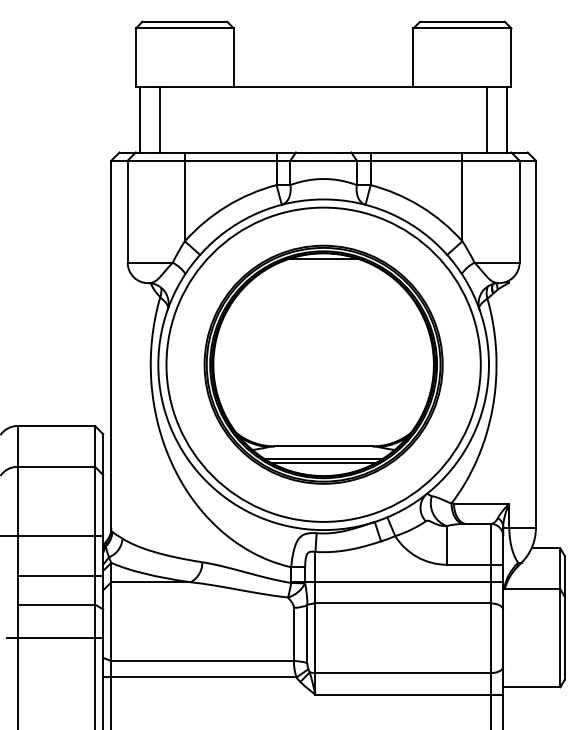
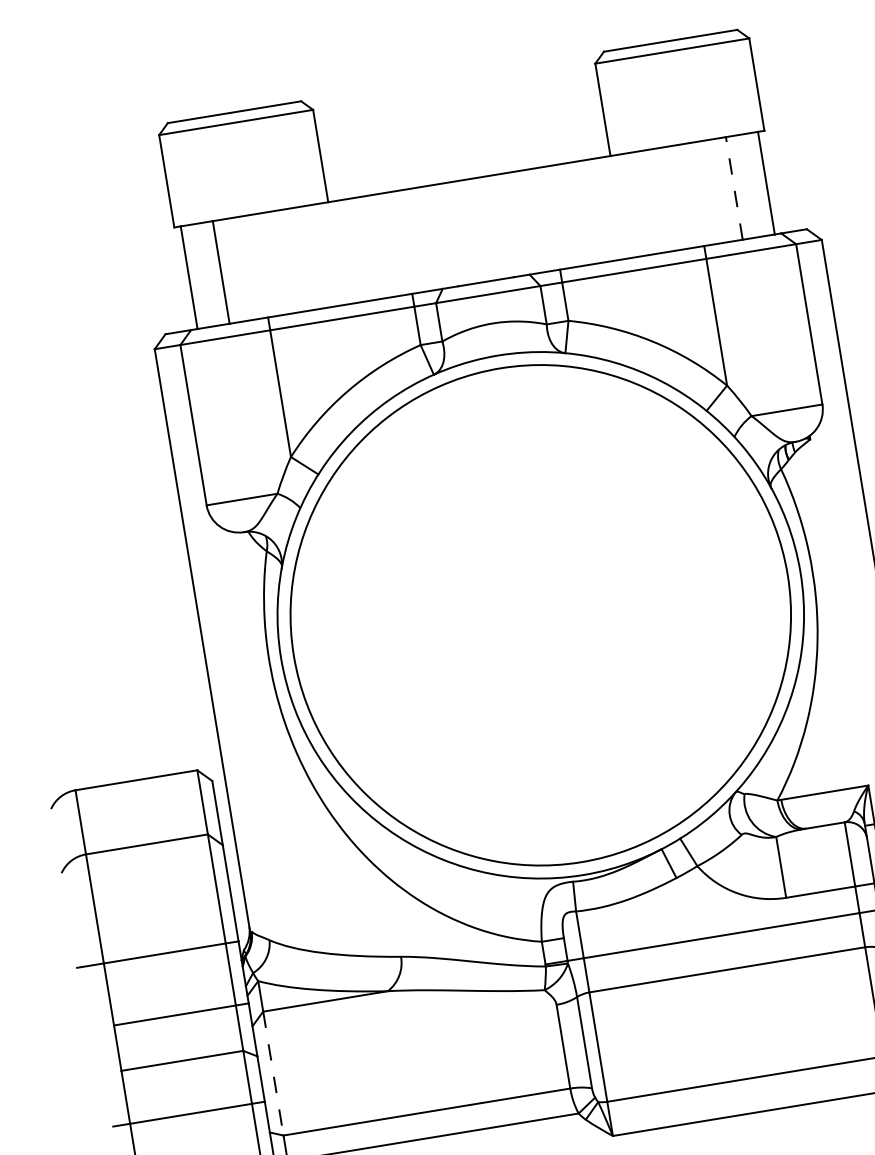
line: (486, 119) -> (733, 187), solid -> dashed
part: (323, 364) -> (540, 614), removed
line: (111, 622) -> (273, 1074), solid -> dashed

